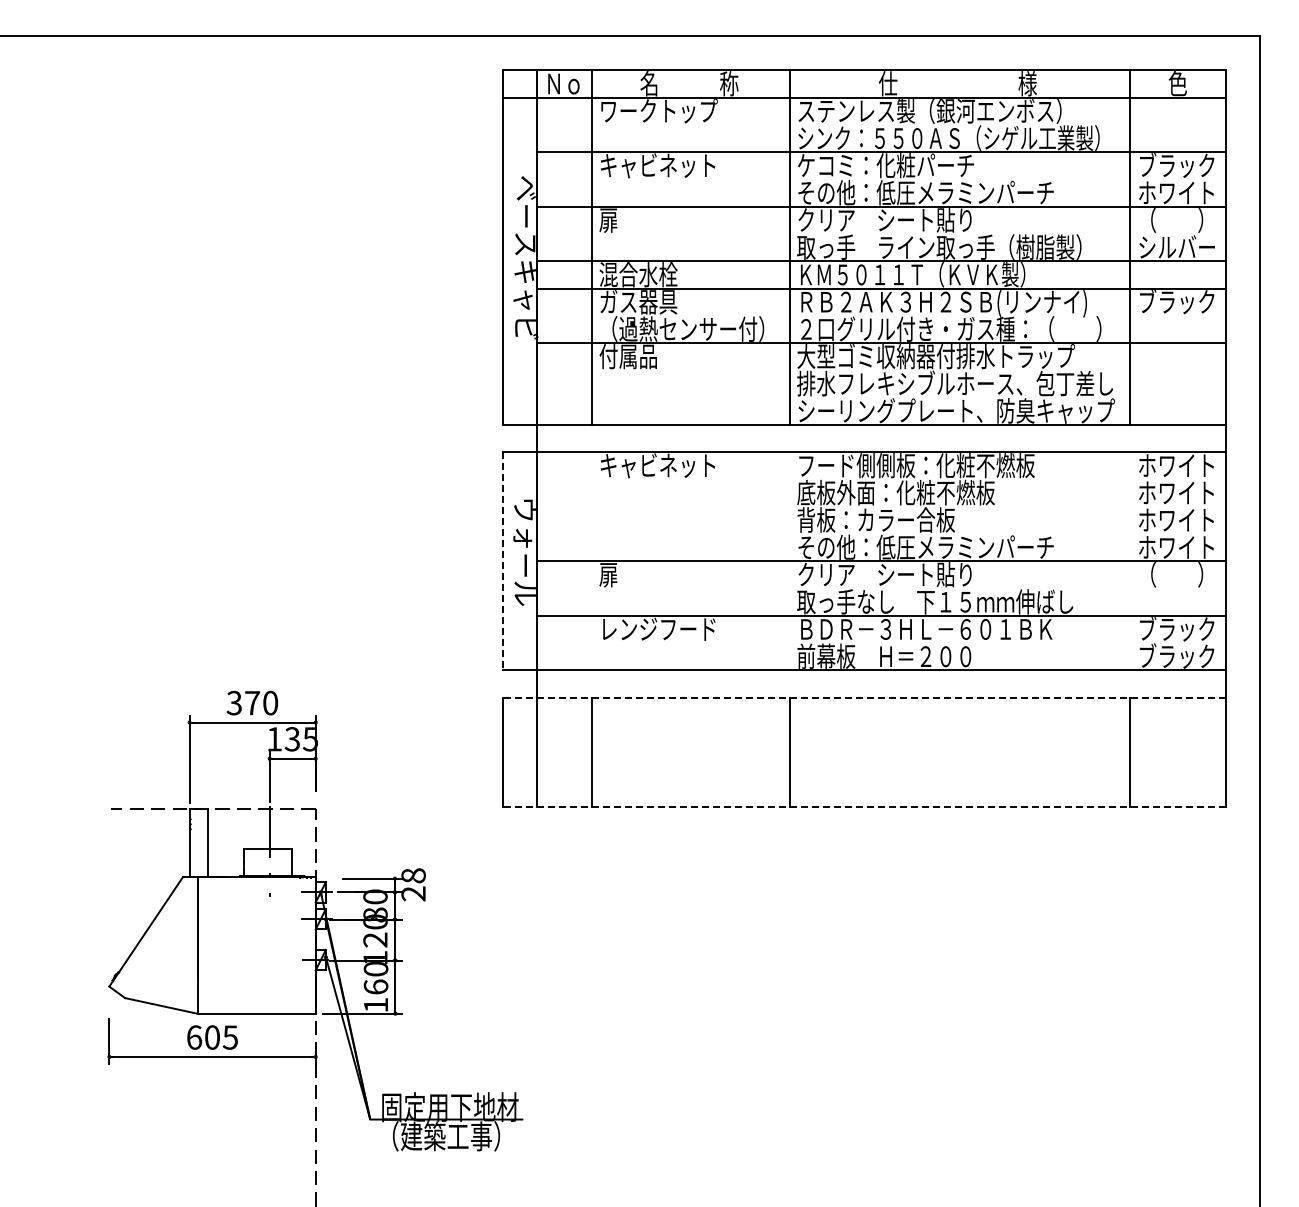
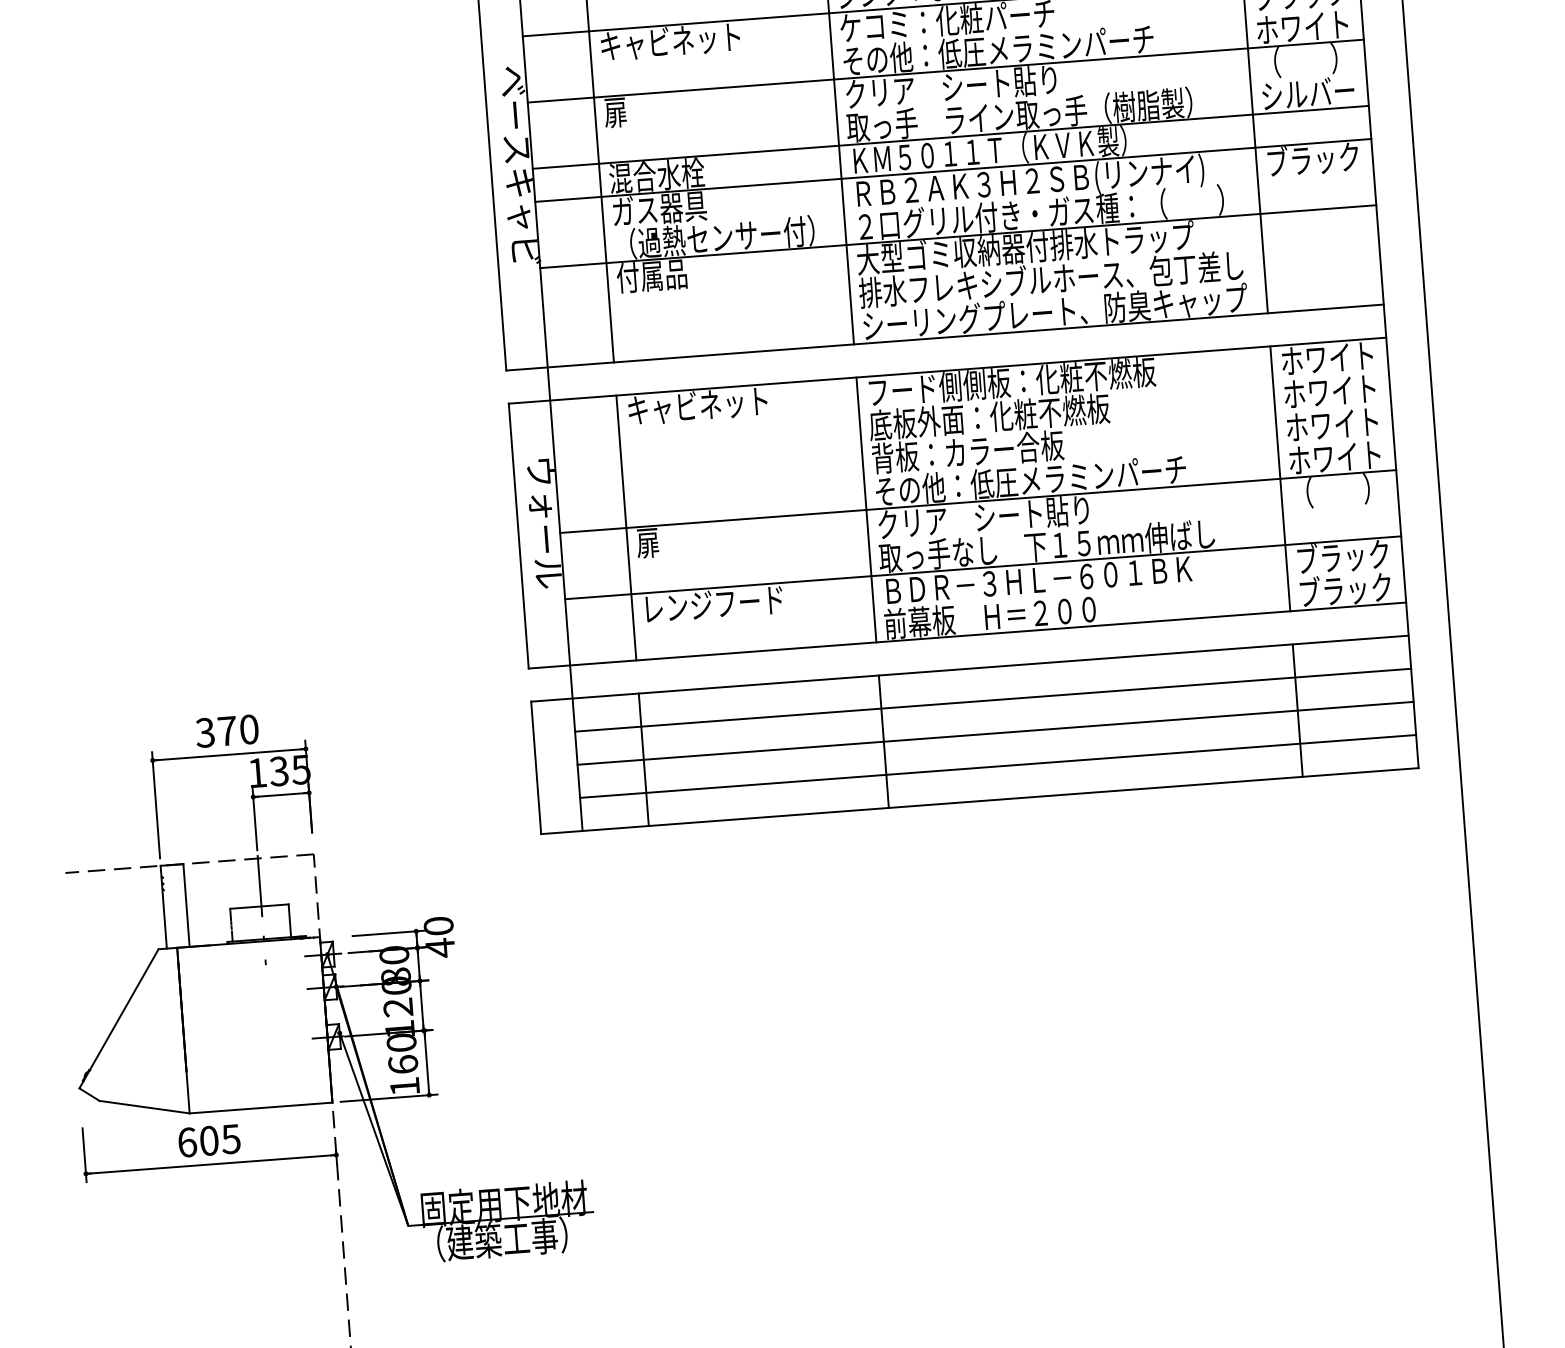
line: (503, 561) -> (519, 536), dashed -> solid
line: (591, 561) -> (625, 528), added
line: (789, 561) -> (866, 510), added
line: (1130, 561) -> (1280, 479), added
line: (864, 697) -> (969, 668), dashed -> solid
line: (881, 724) -> (992, 699), added
line: (881, 752) -> (995, 733), added
line: (881, 779) -> (997, 766), added
line: (864, 806) -> (979, 800), dashed -> solid
text: (413, 885) -> (439, 937), 28 -> 40

